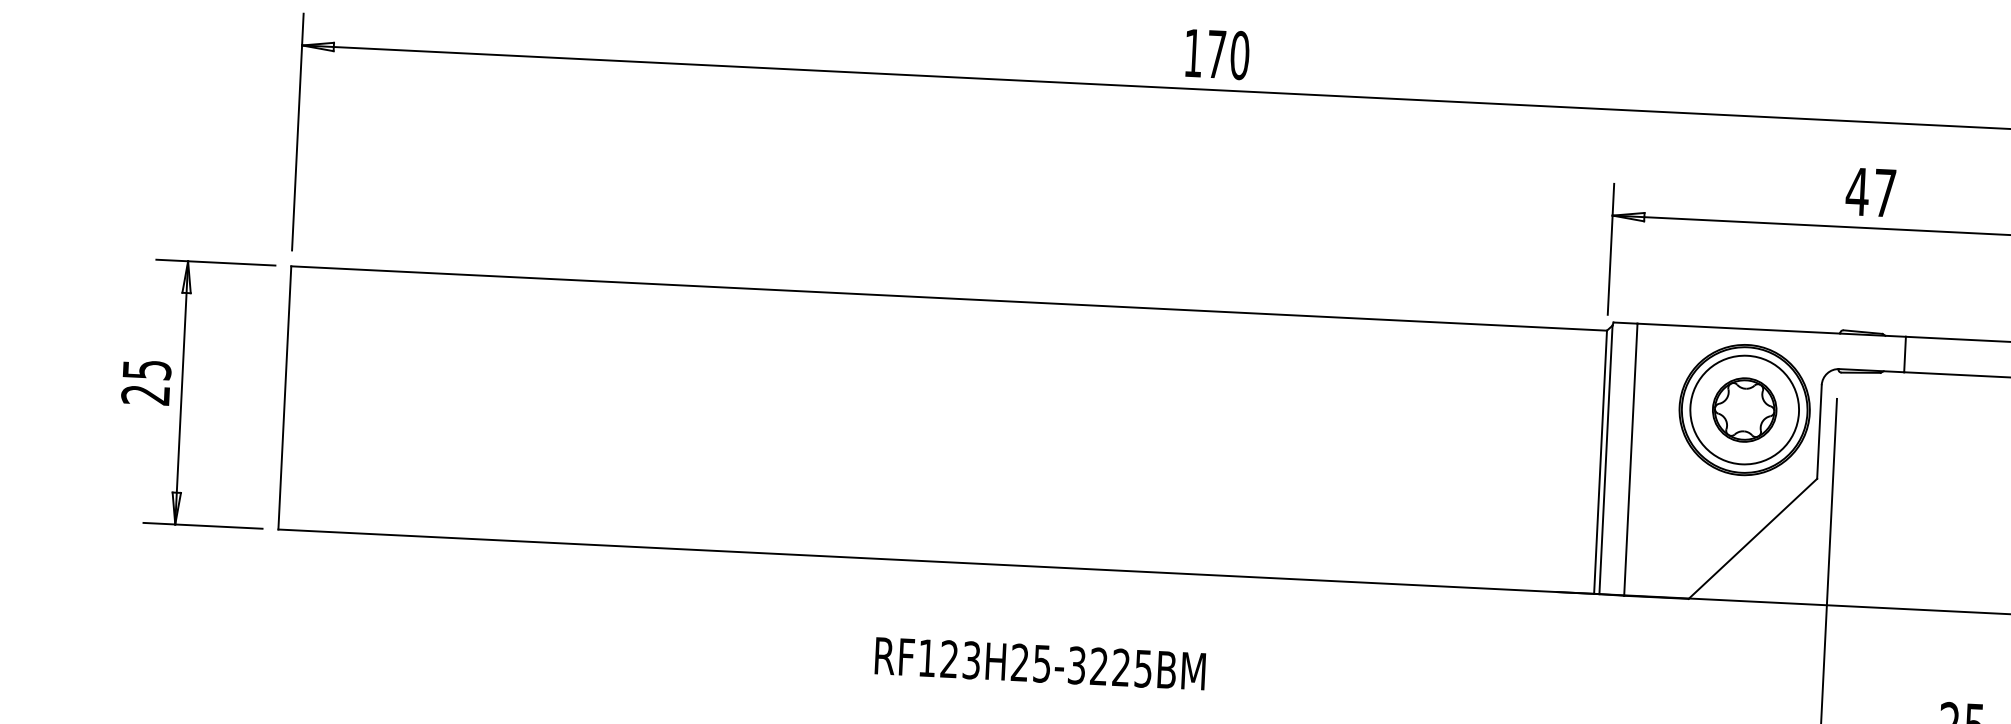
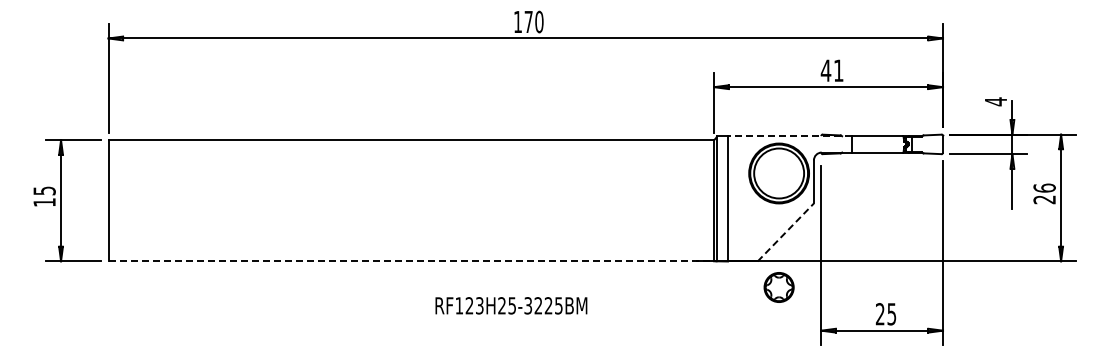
text: (1884, 192) -> (838, 70), 47 -> 41
line: (1771, 330) -> (789, 136), solid -> dashed
text: (145, 394) -> (44, 202), 25 -> 15
part: (1743, 409) -> (778, 287), moved
line: (1754, 539) -> (786, 232), solid -> dashed
line: (936, 562) -> (411, 261), solid -> dashed
text: (1040, 663) -> (511, 305), moved

